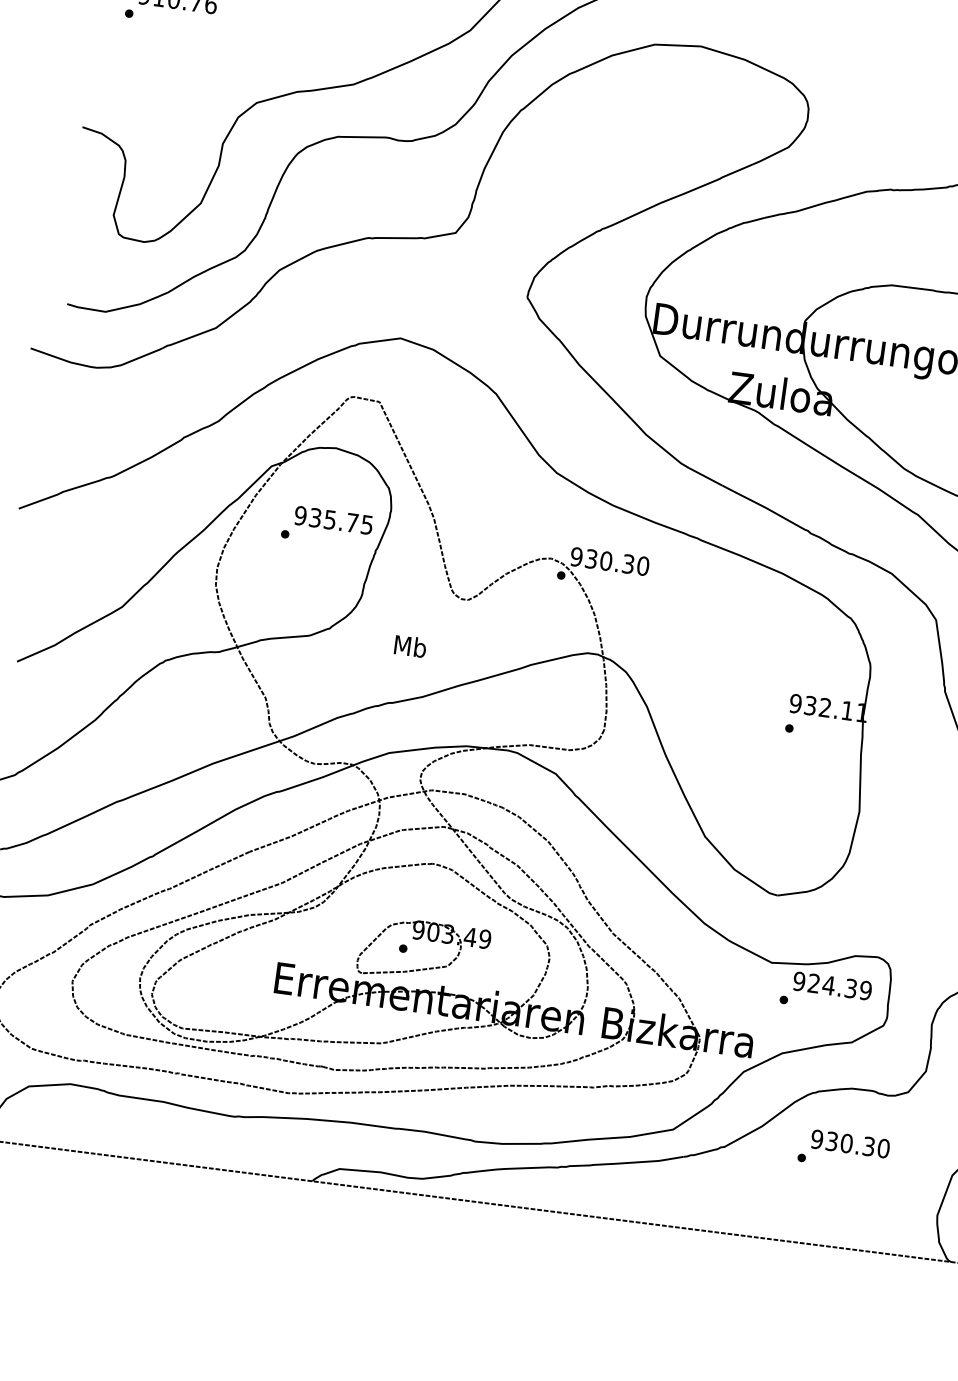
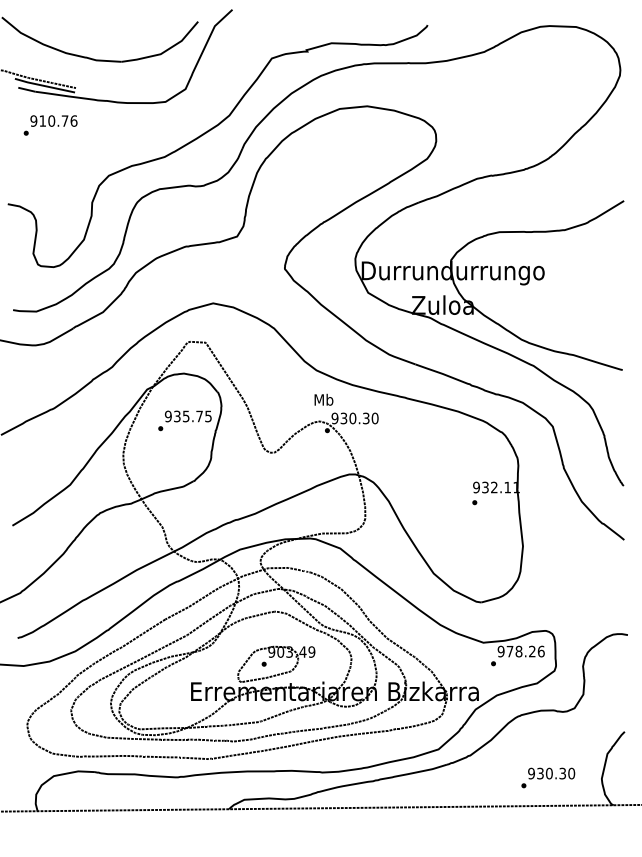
text: (409, 645) -> (323, 399), moved
text: (839, 986) -> (525, 651), 924.39 -> 978.26
text: (844, 1149) -> (548, 777), moved

